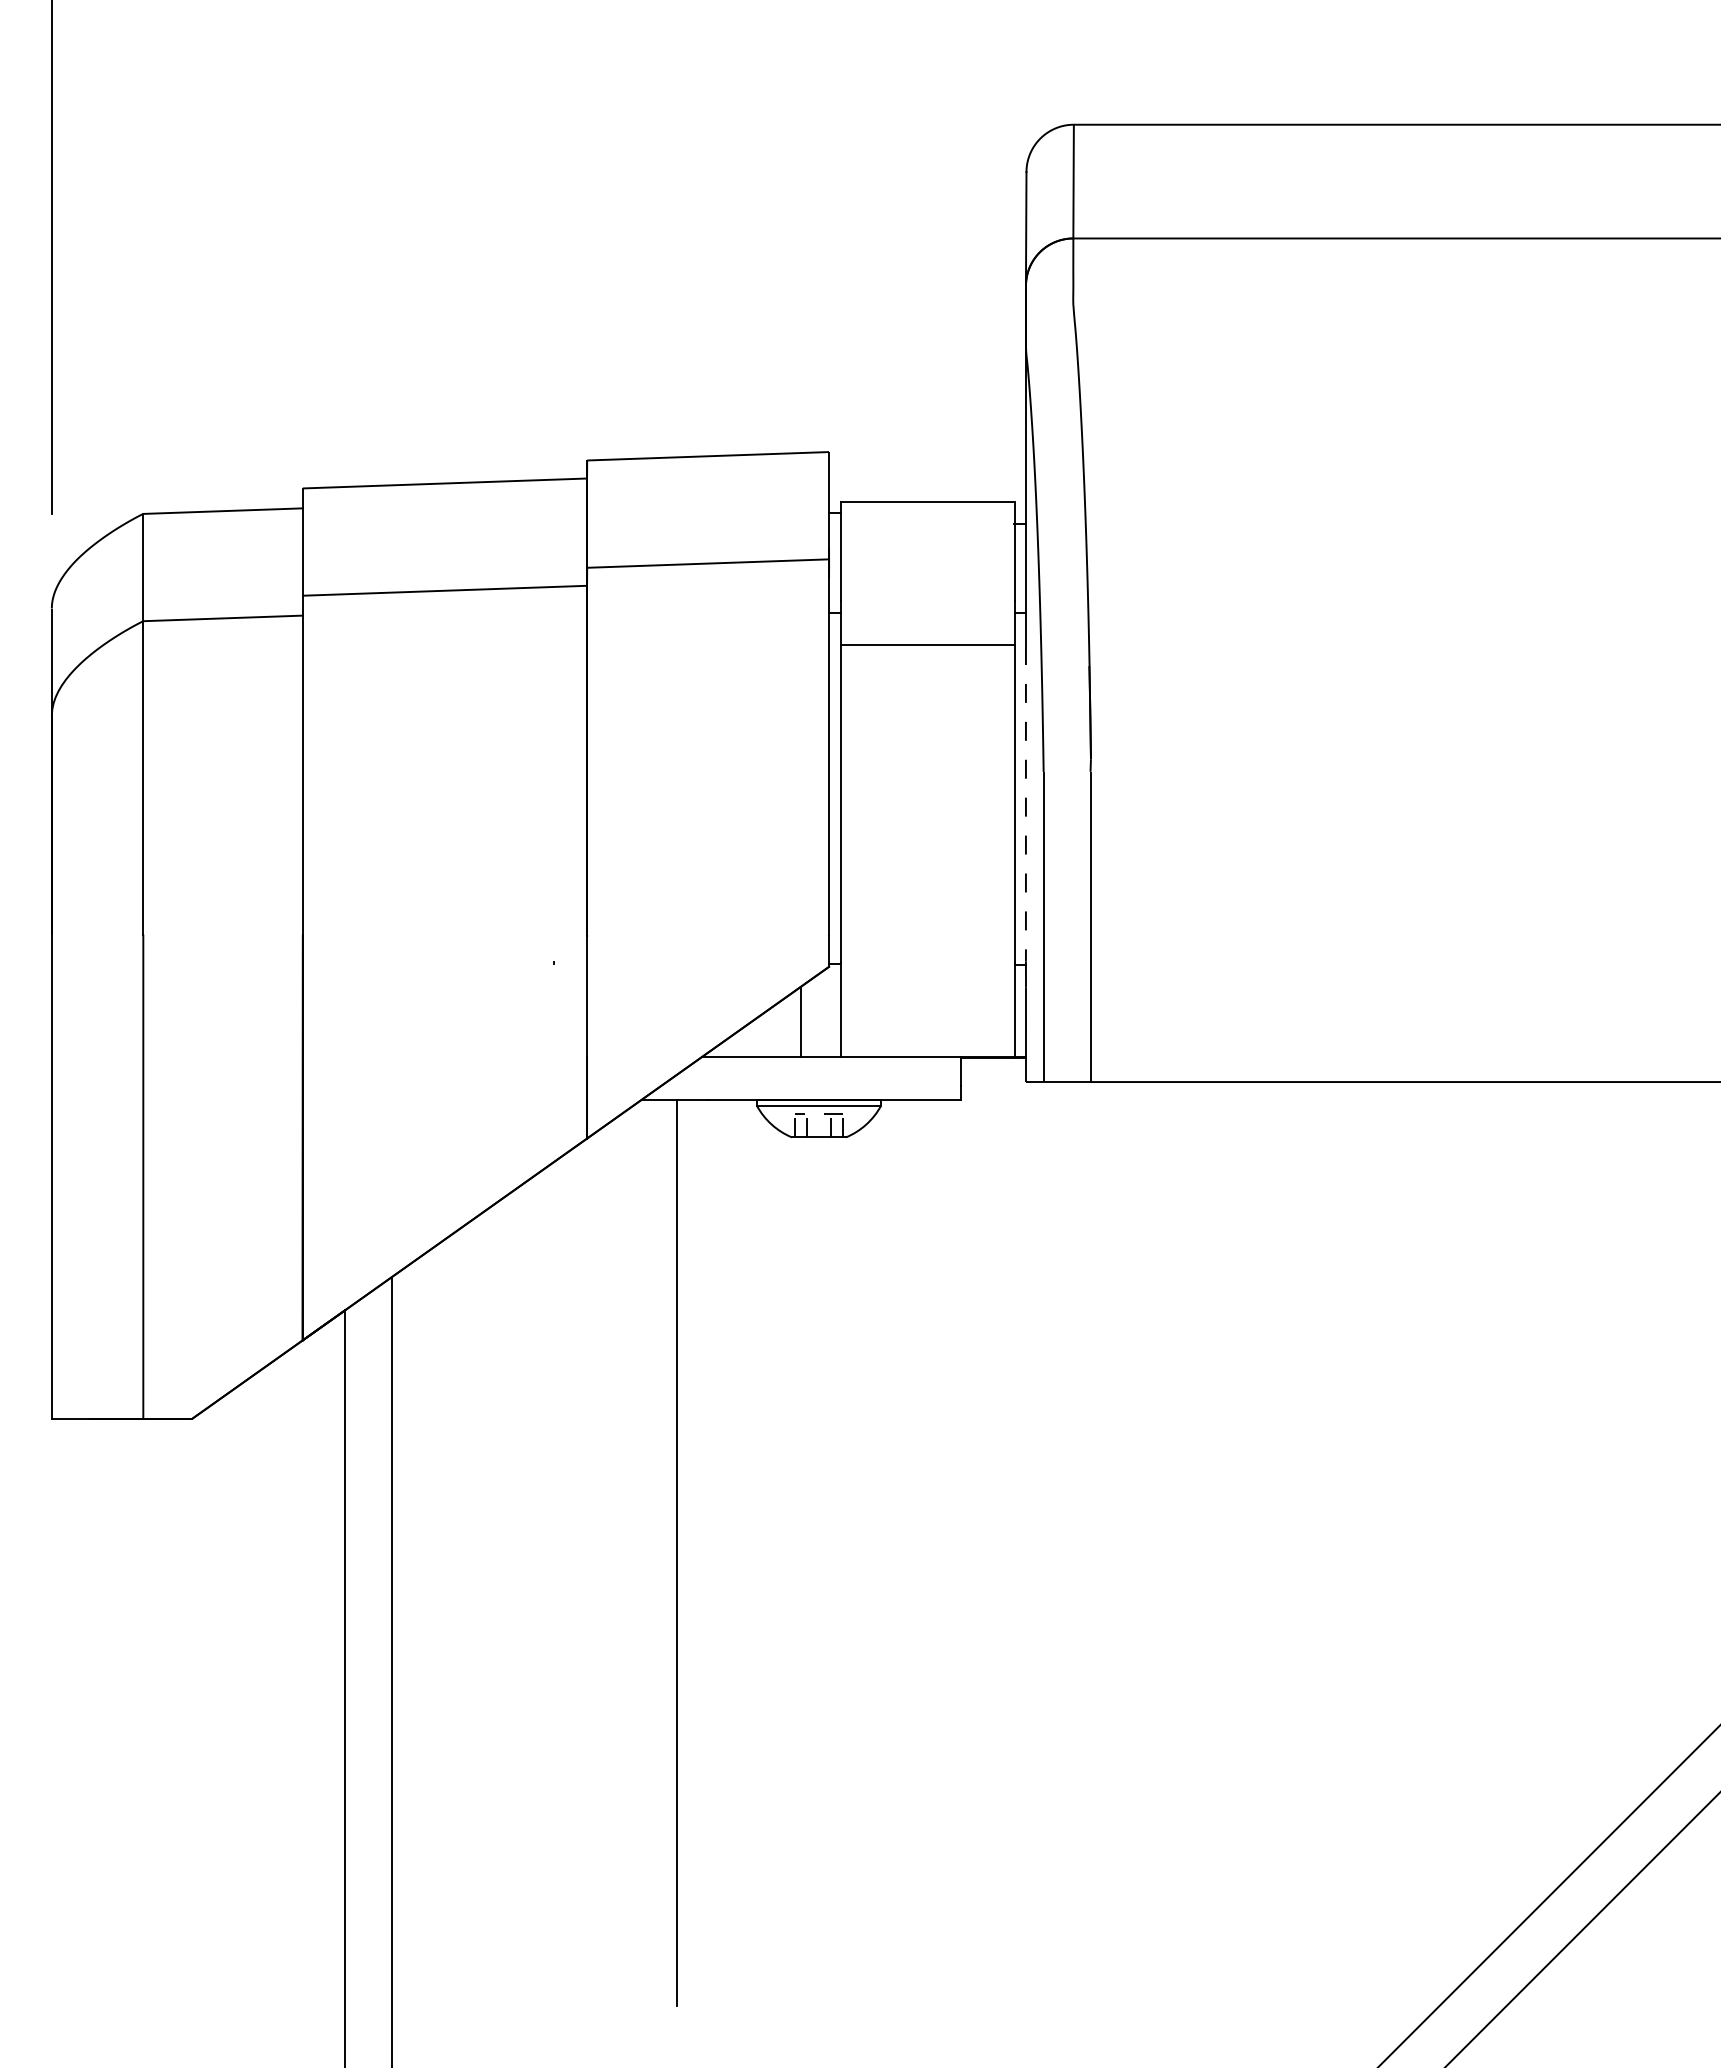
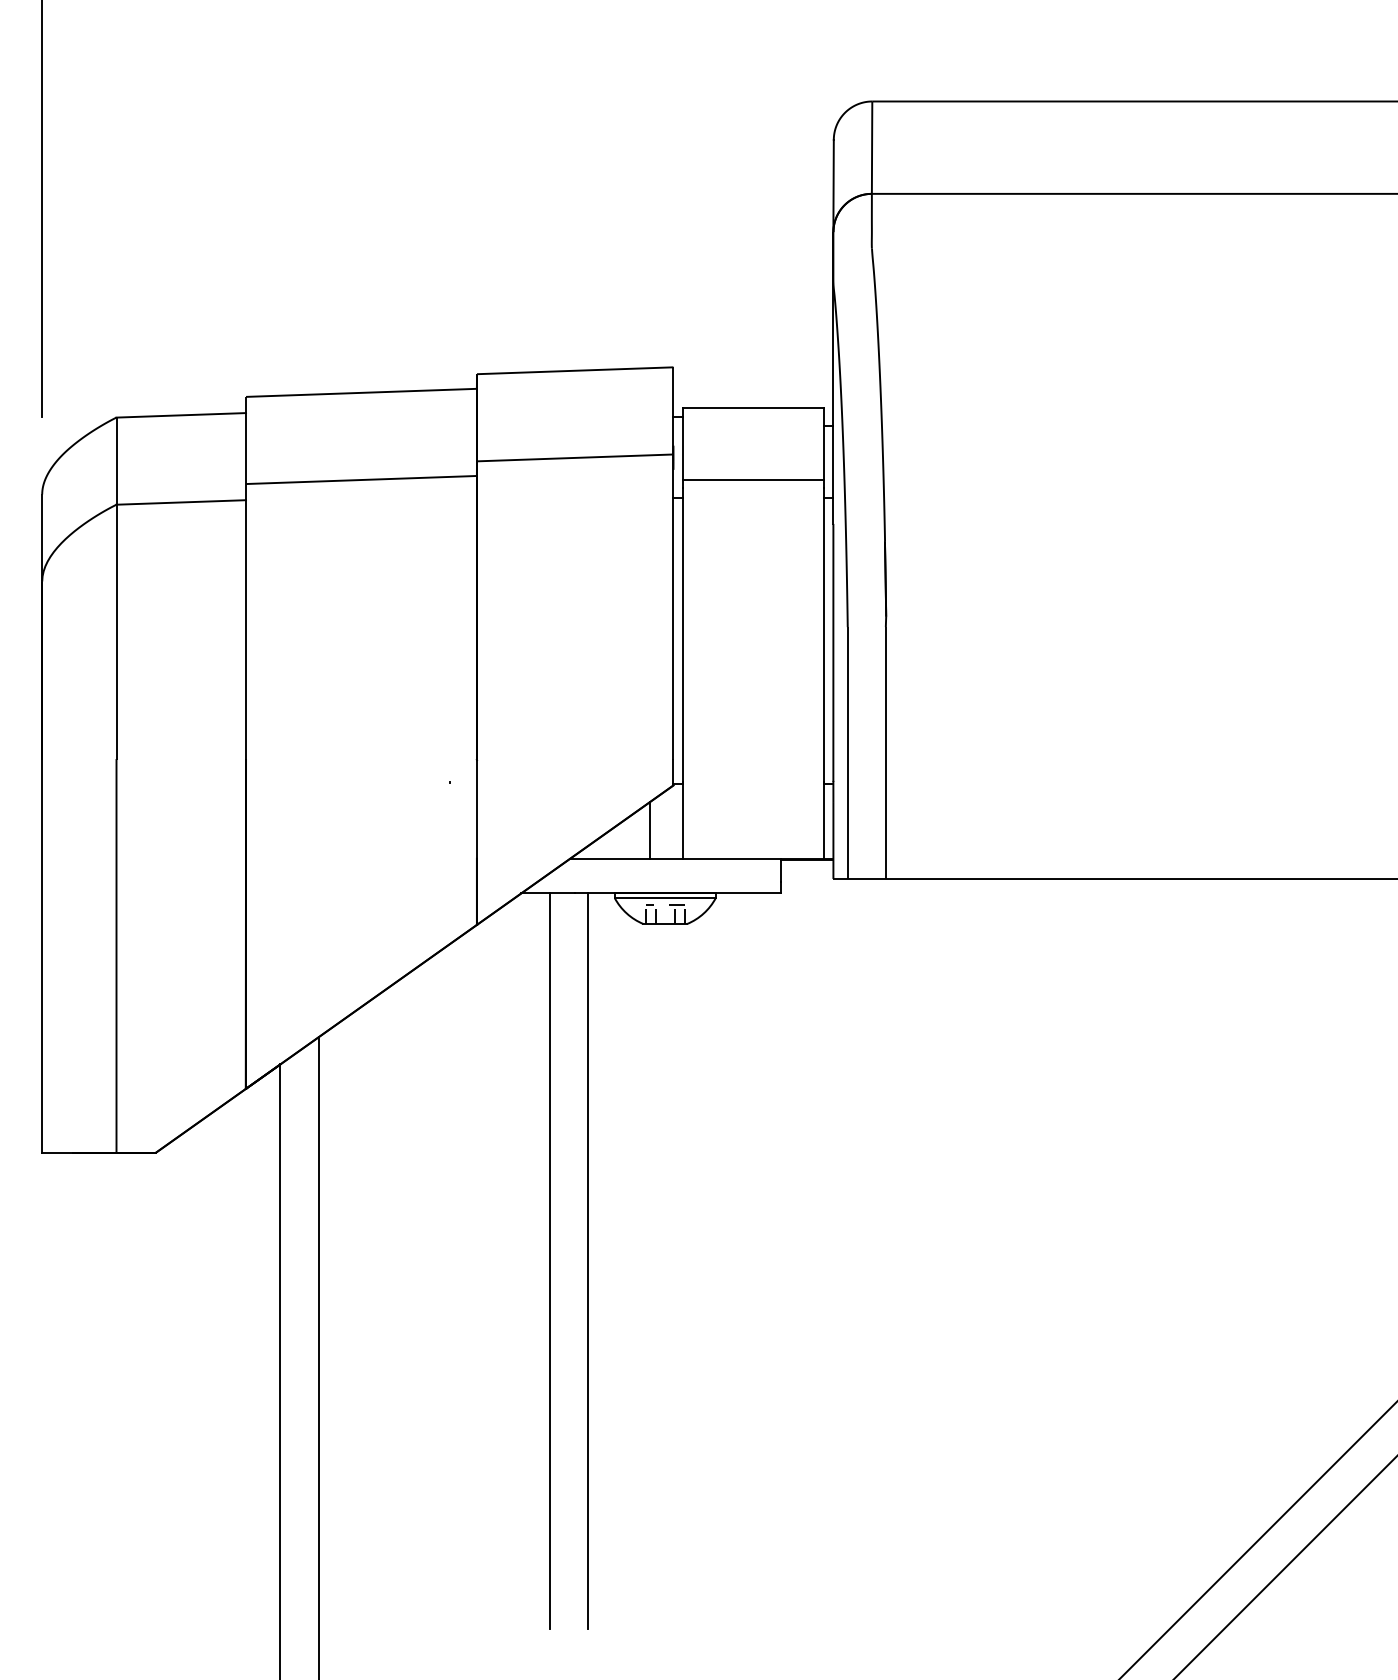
line: (927, 645) -> (753, 480), moved
line: (1025, 803) -> (833, 652), dashed -> solid
line: (724, 1552) -> (588, 1261), added

